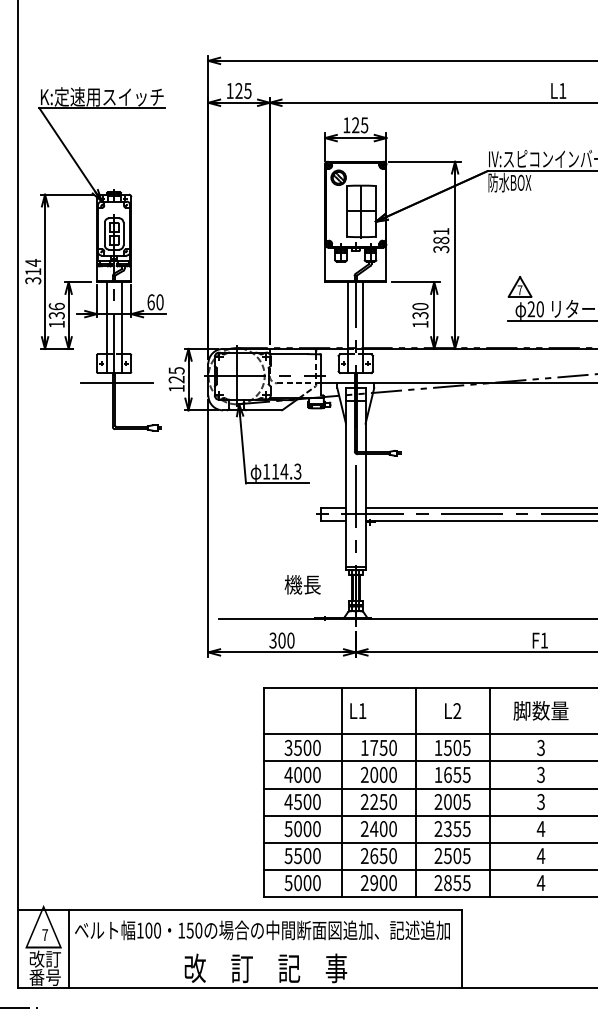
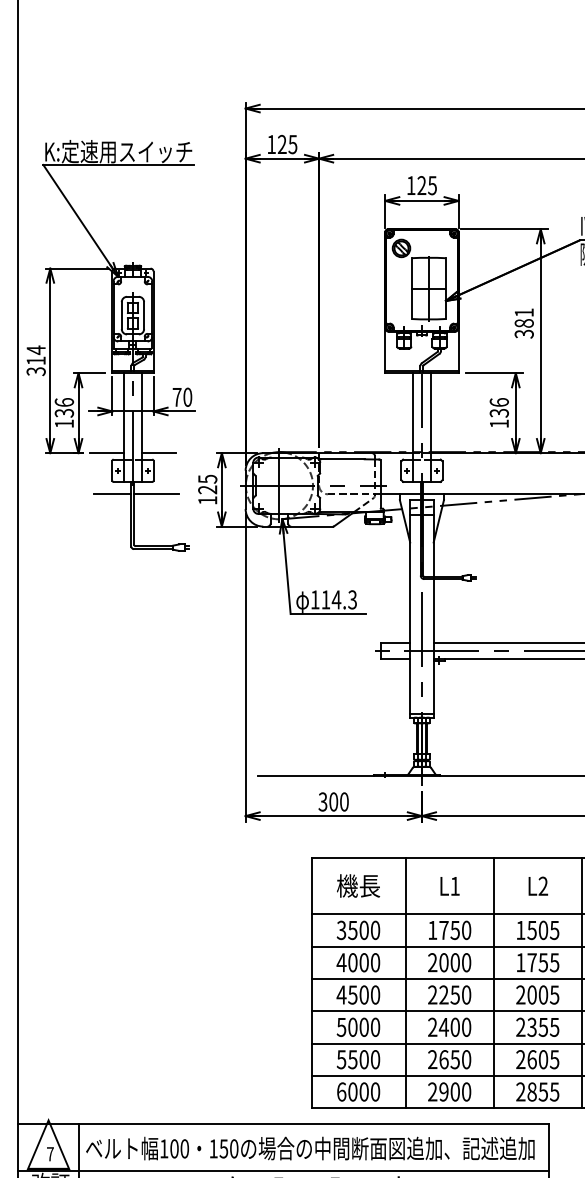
text: (150, 302) -> (176, 397), 60 -> 70
text: (420, 306) -> (499, 402), 130 -> 136
line: (92, 348) -> (107, 452), added
line: (135, 348) -> (158, 452), added
text: (302, 584) -> (358, 885), moved
text: (358, 710) -> (450, 885), moved
text: (447, 774) -> (531, 962), 1655 -> 1755
text: (447, 855) -> (531, 1059), 2505 -> 2605
text: (288, 883) -> (341, 1092), 5000 -> 6000
line: (240, 949) -> (284, 1171), added

